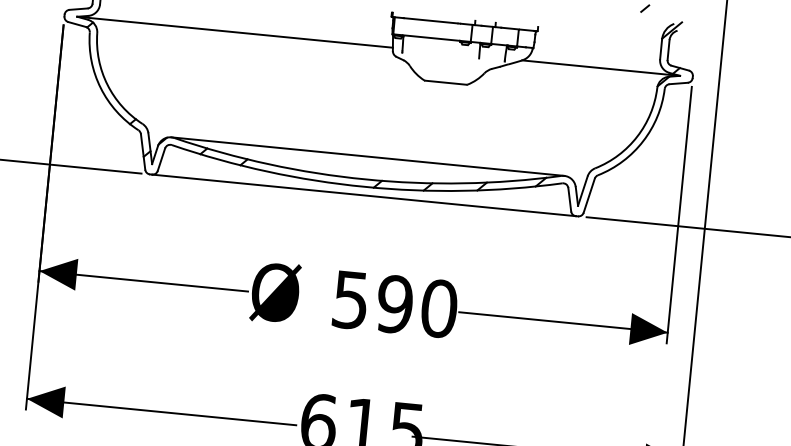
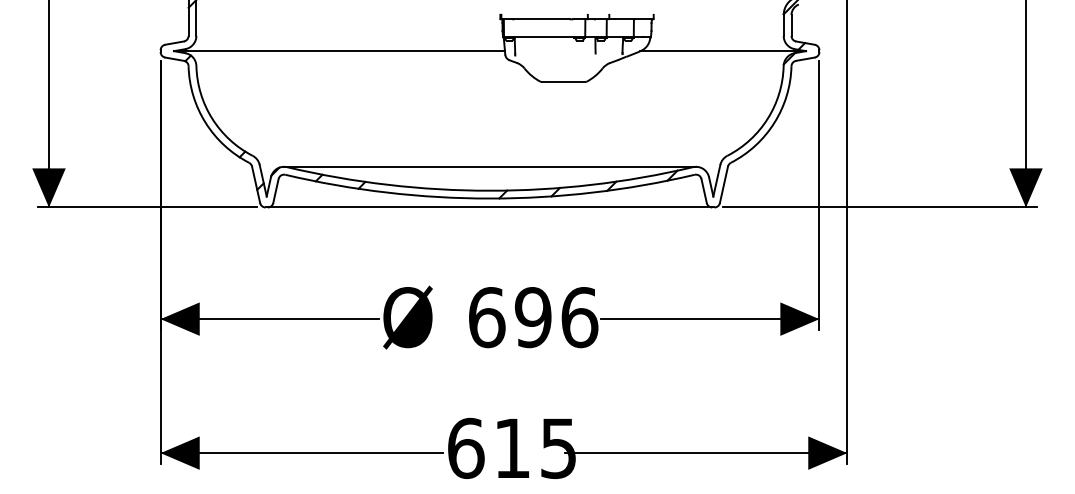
text: (395, 304) -> (533, 317), 590 -> 696

